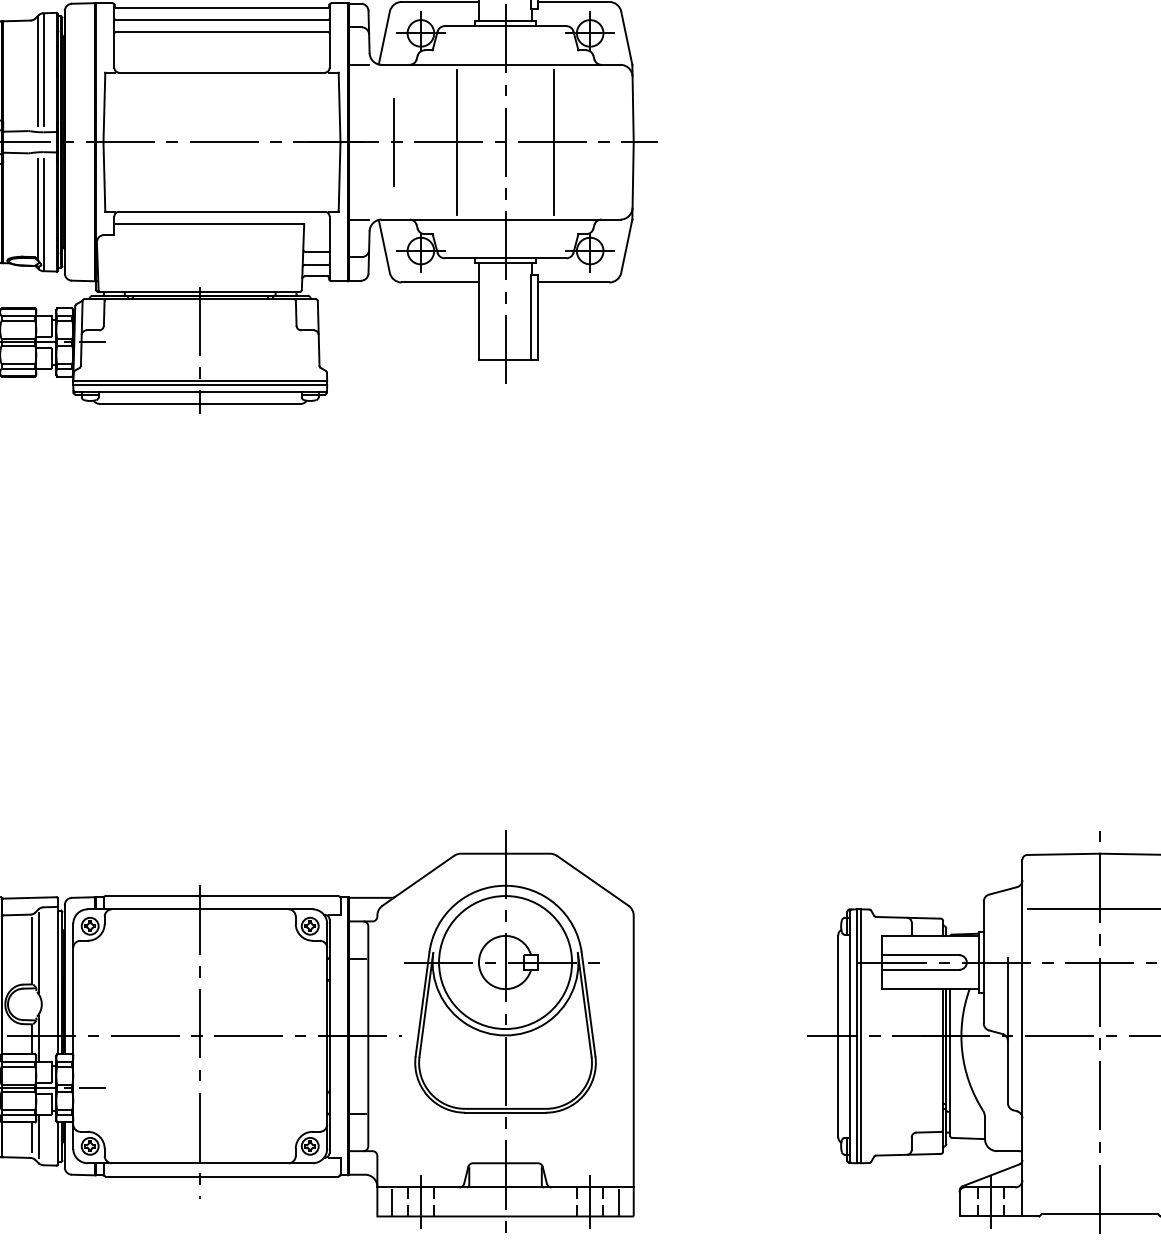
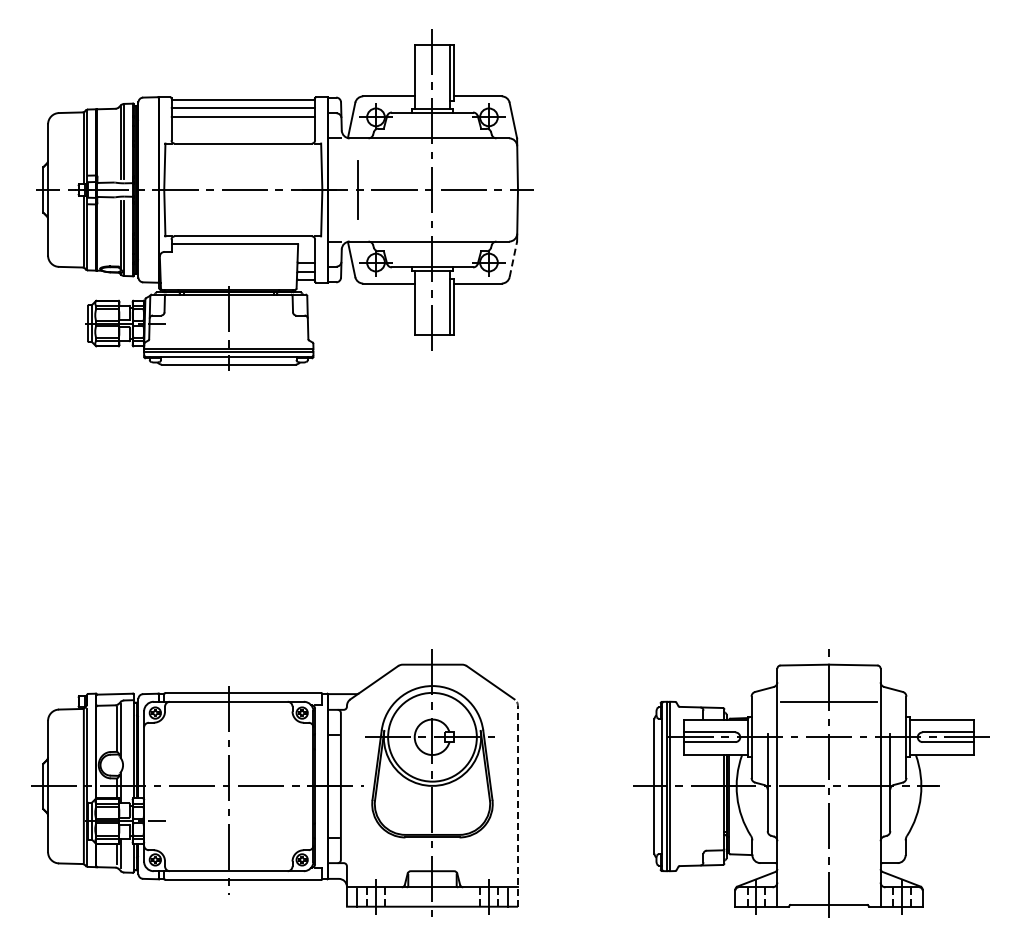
line: (457, 141) -> (400, 189), removed
line: (553, 141) -> (464, 189), removed
line: (626, 244) -> (513, 258), solid -> dashed
line: (634, 1055) -> (518, 799), solid -> dashed

